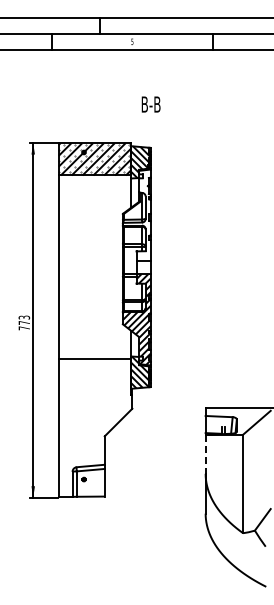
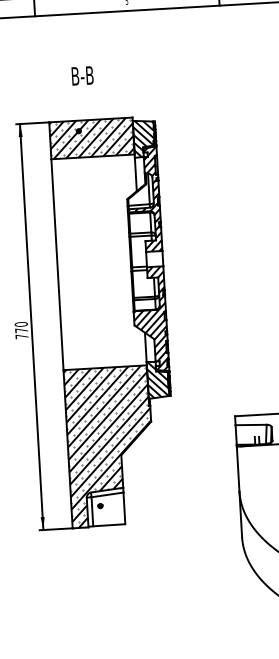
text: (150, 104) -> (81, 75), moved
hatch: (136, 214) -> (143, 198), added
text: (24, 317) -> (21, 324), 773 -> 770
hatch: (95, 428) -> (110, 446), added
line: (205, 454) -> (238, 469), dashed -> solid

